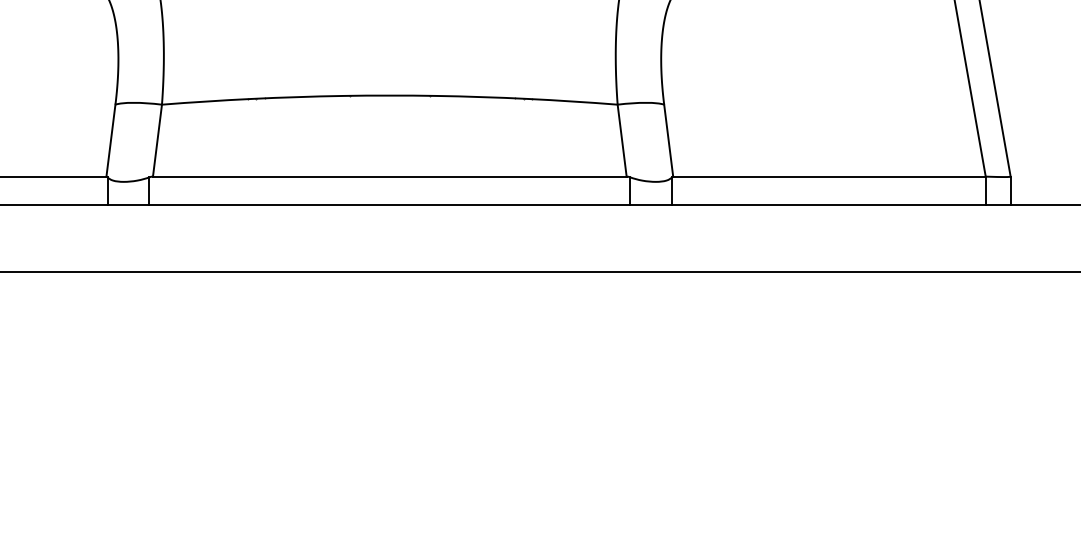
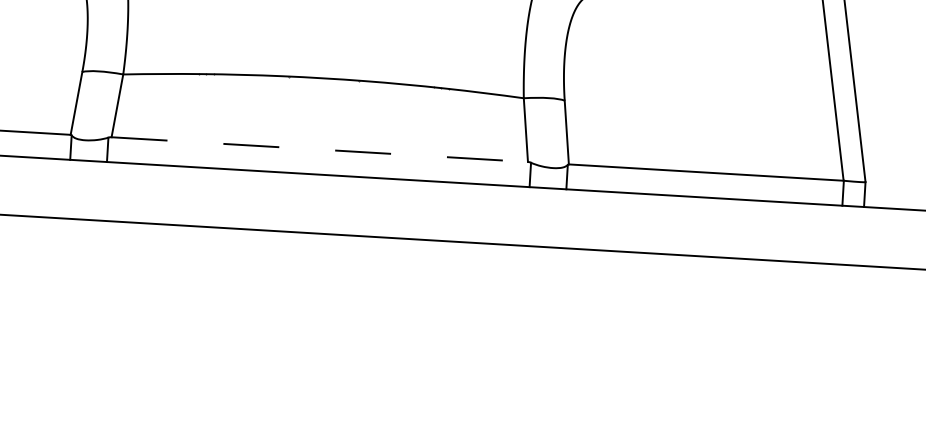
line: (389, 176) -> (319, 149), solid -> dashed

